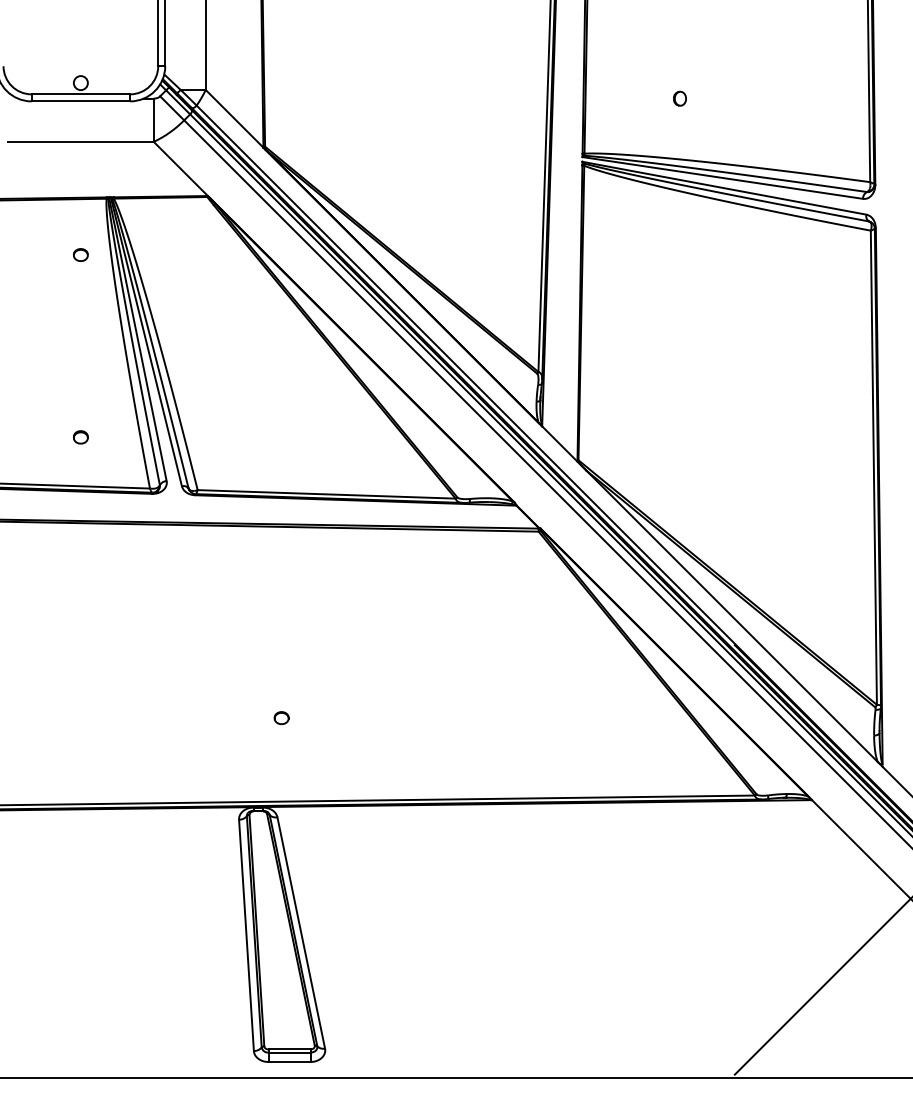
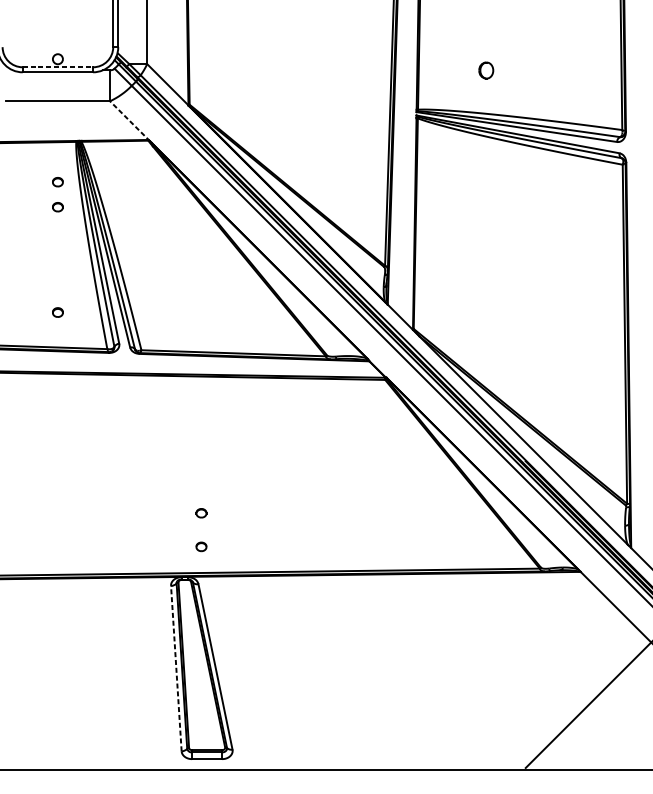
line: (81, 94) -> (58, 67), solid -> dashed
part: (679, 98) -> (485, 70), size x1.6
line: (181, 169) -> (129, 121), solid -> dashed
part: (80, 289) -> (57, 206), added
part: (281, 765) -> (201, 547), added
line: (246, 935) -> (176, 668), solid -> dashed

